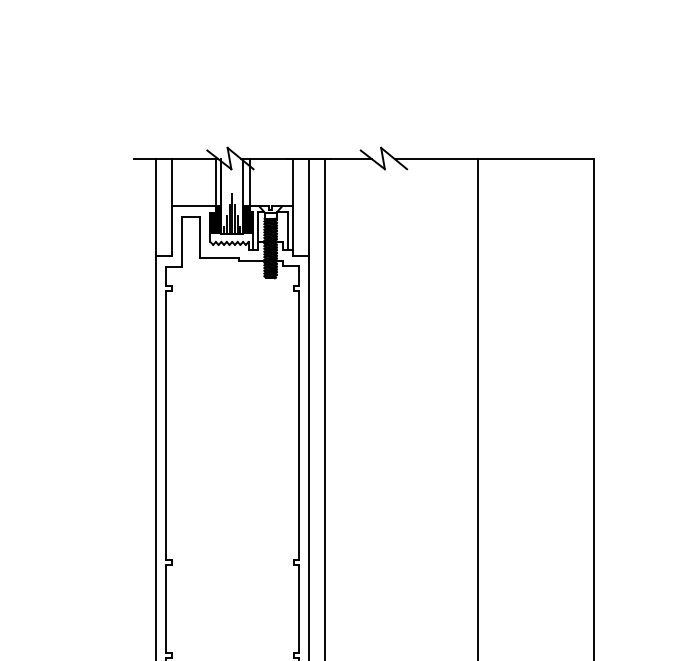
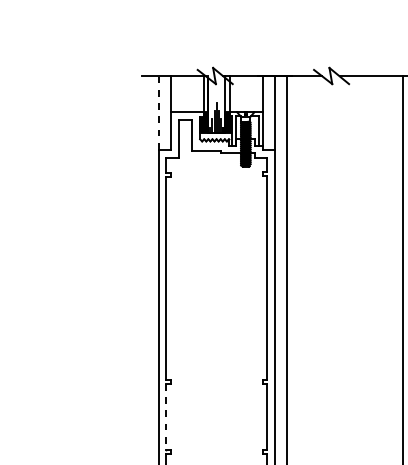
line: (155, 206) -> (158, 112), solid -> dashed
line: (165, 608) -> (166, 416), solid -> dashed

